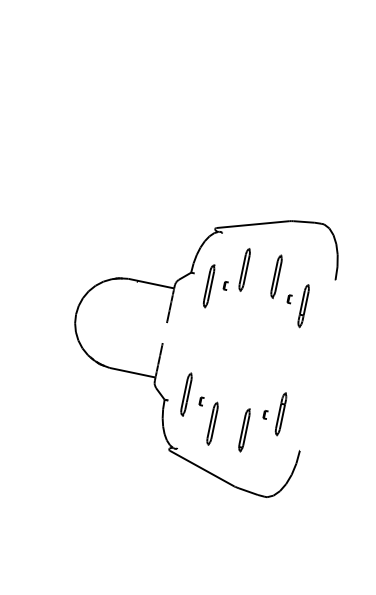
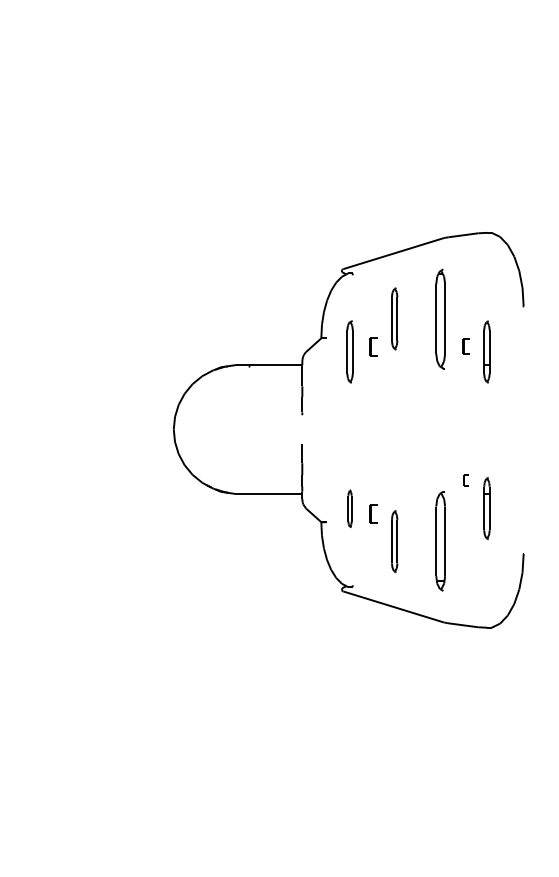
part: (276, 276) -> (440, 318), size x1.6
part: (225, 285) -> (372, 346), size x1.6
part: (289, 299) -> (465, 346), size x1.4
part: (186, 394) -> (349, 508), size x0.6
part: (201, 401) -> (372, 513), size x1.6
part: (265, 414) -> (465, 480), moved
part: (244, 430) -> (440, 541), size x1.6

